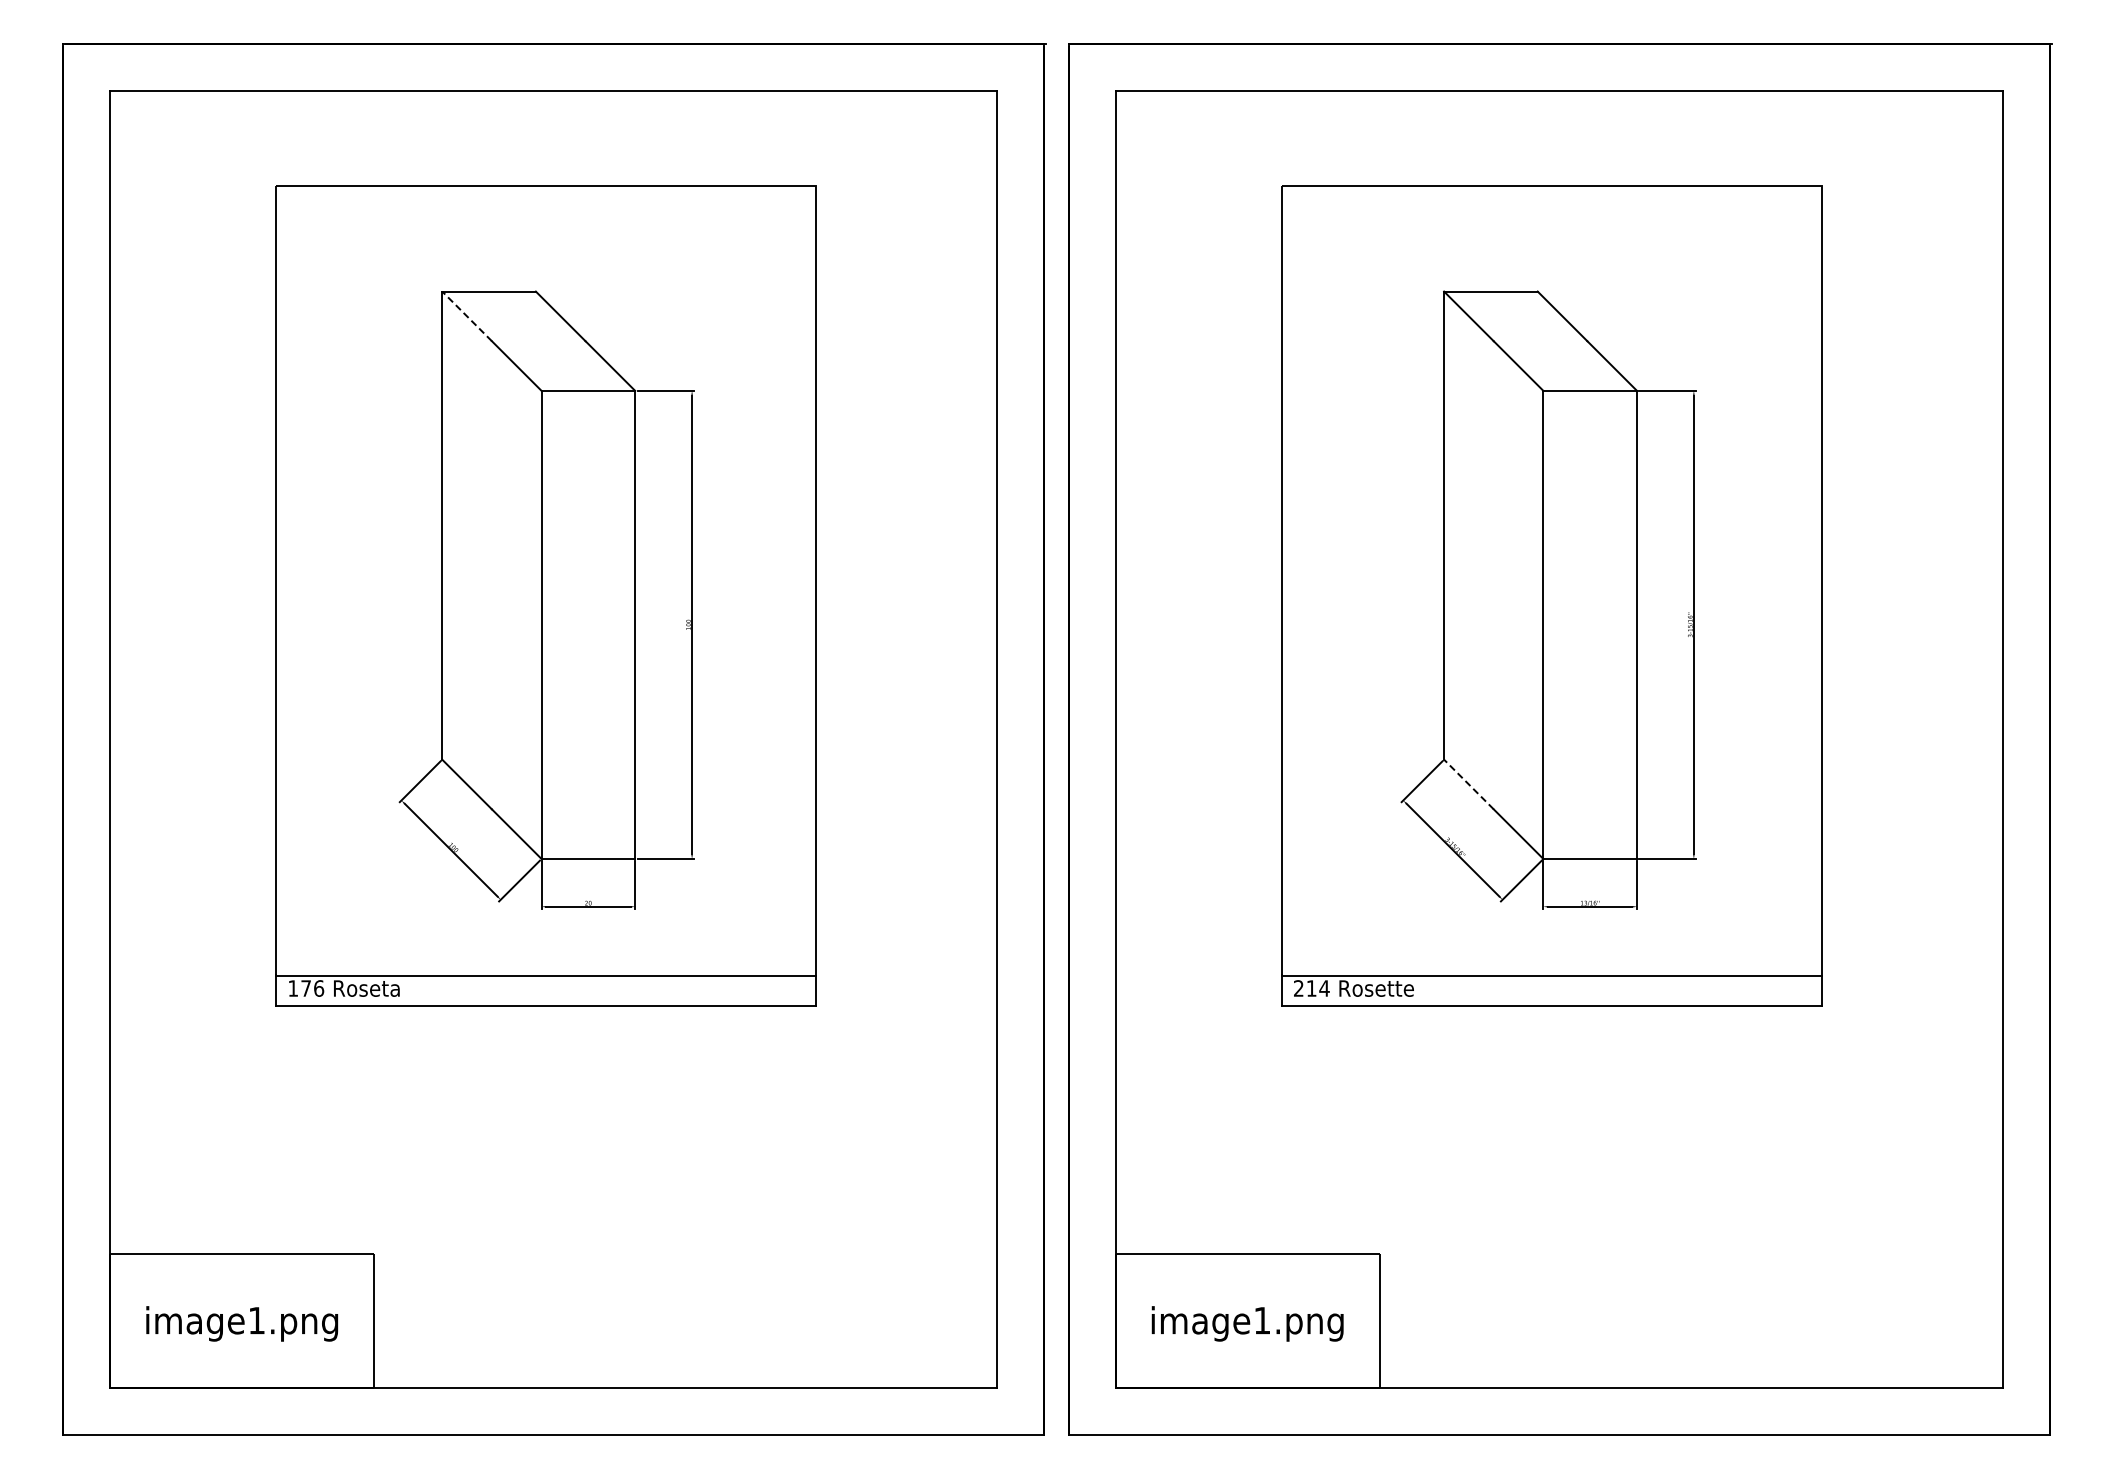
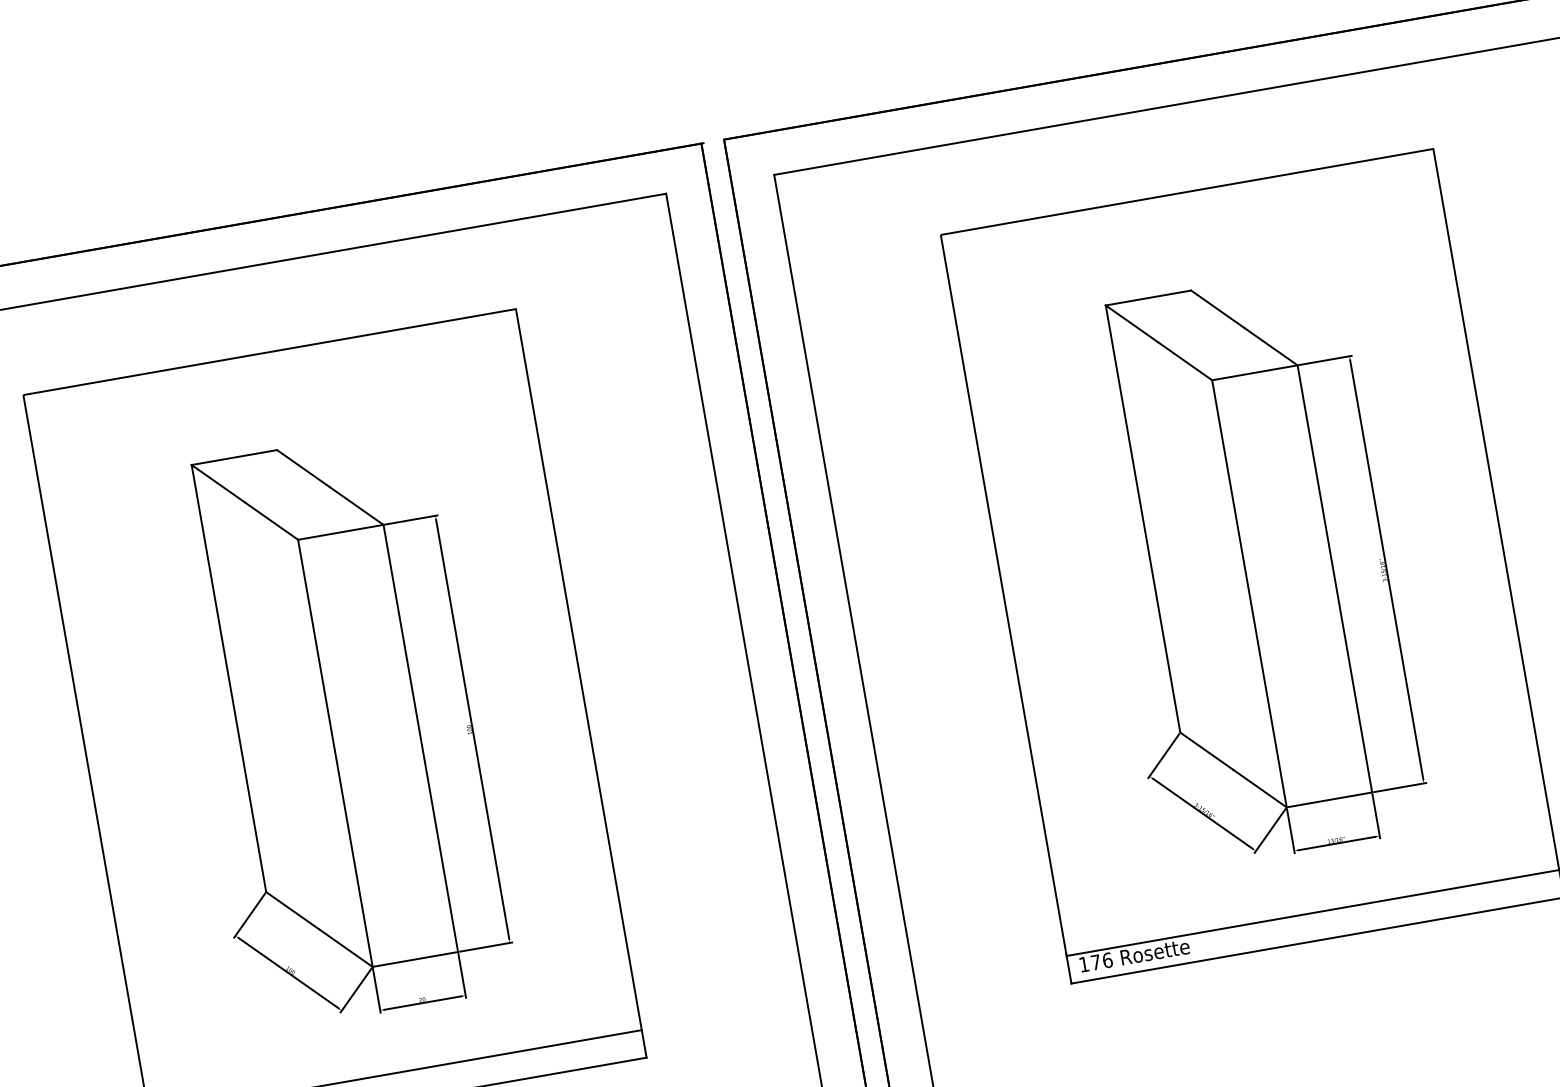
line: (466, 316) -> (217, 483), dashed -> solid
line: (1468, 784) -> (1206, 751), dashed -> solid
text: (1311, 988) -> (1095, 962), 214 -> 176

